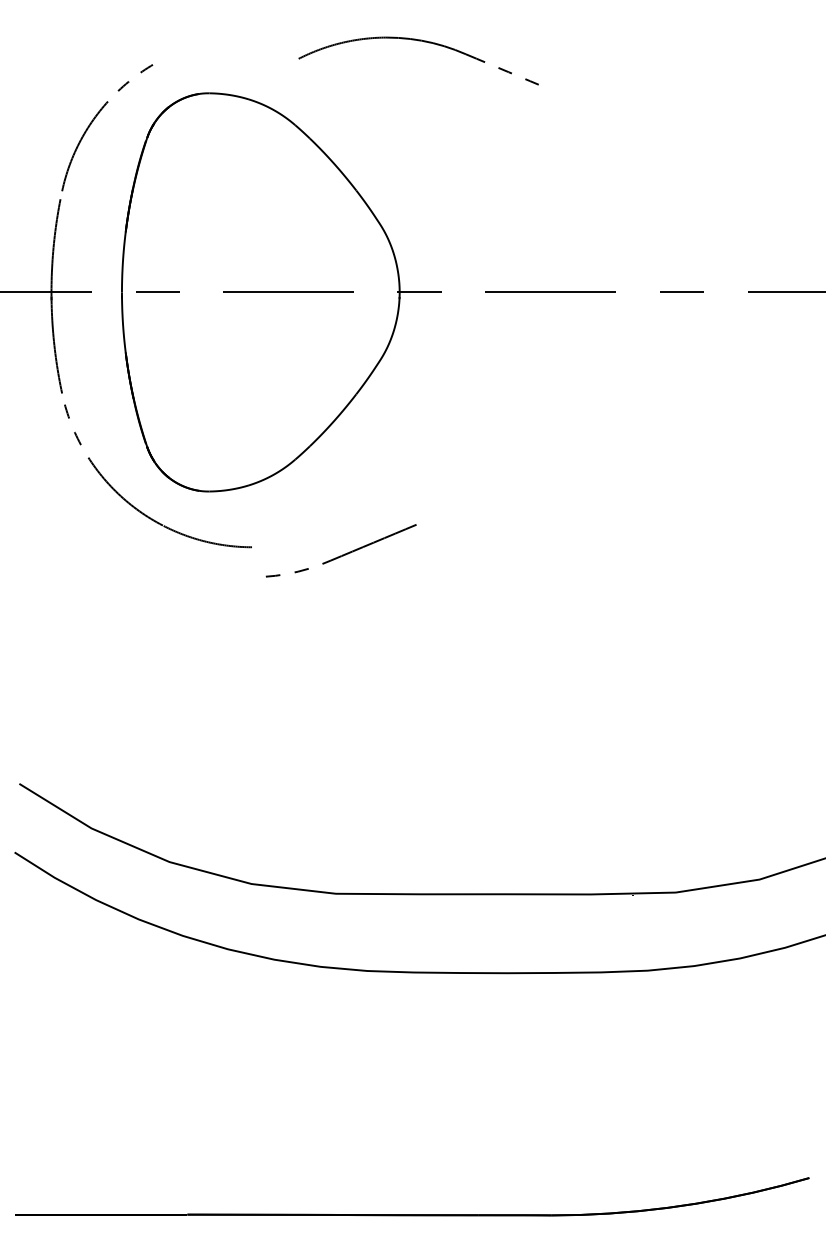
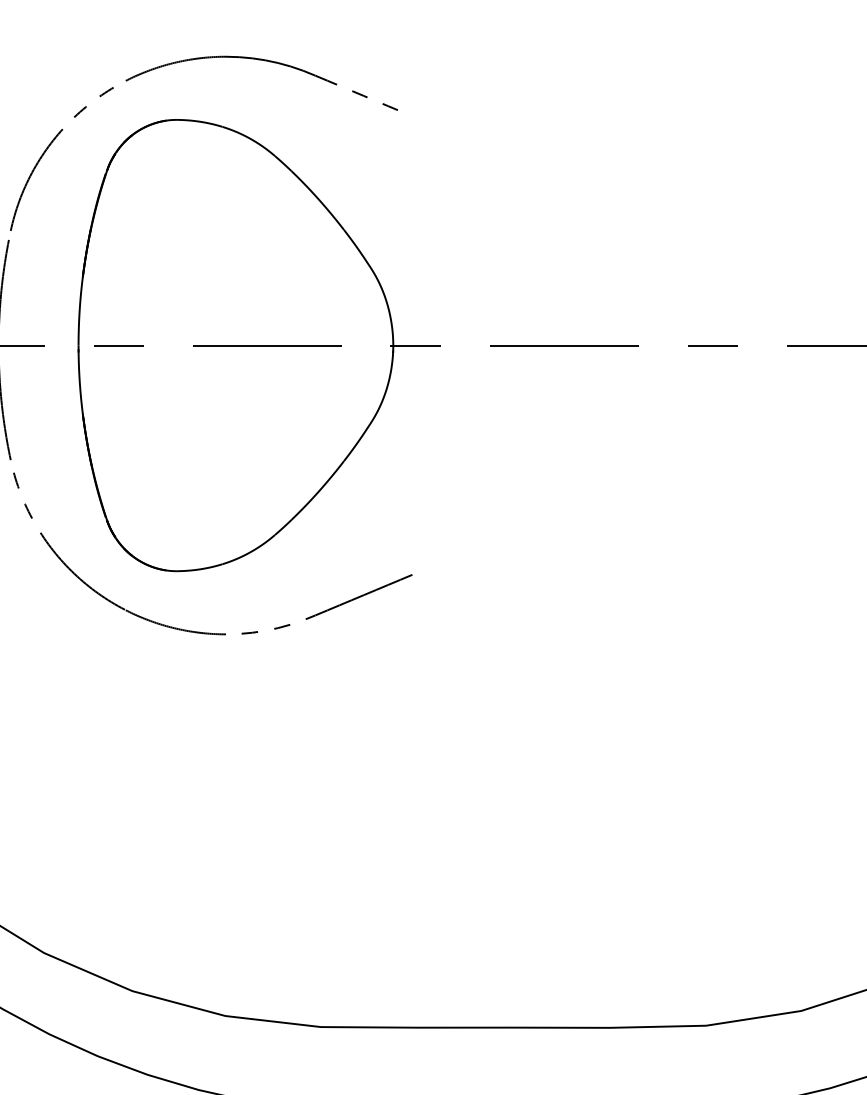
part: (424, 42) -> (268, 62), moved
curve: (342, 554) -> (328, 608), moved

